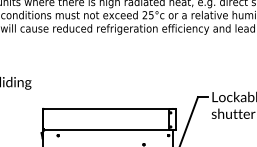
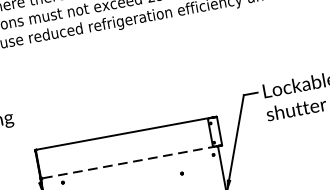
line: (107, 129) -> (128, 162), solid -> dashed

